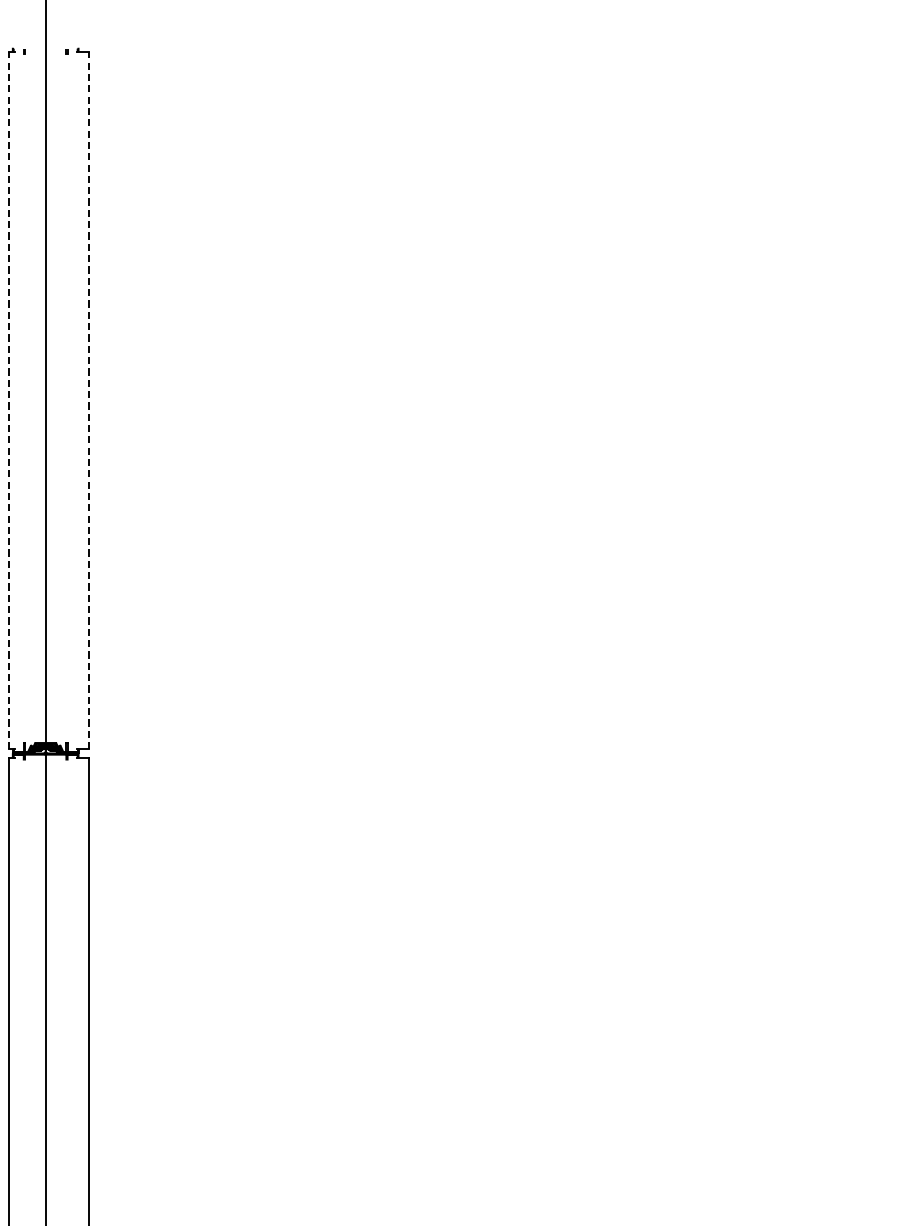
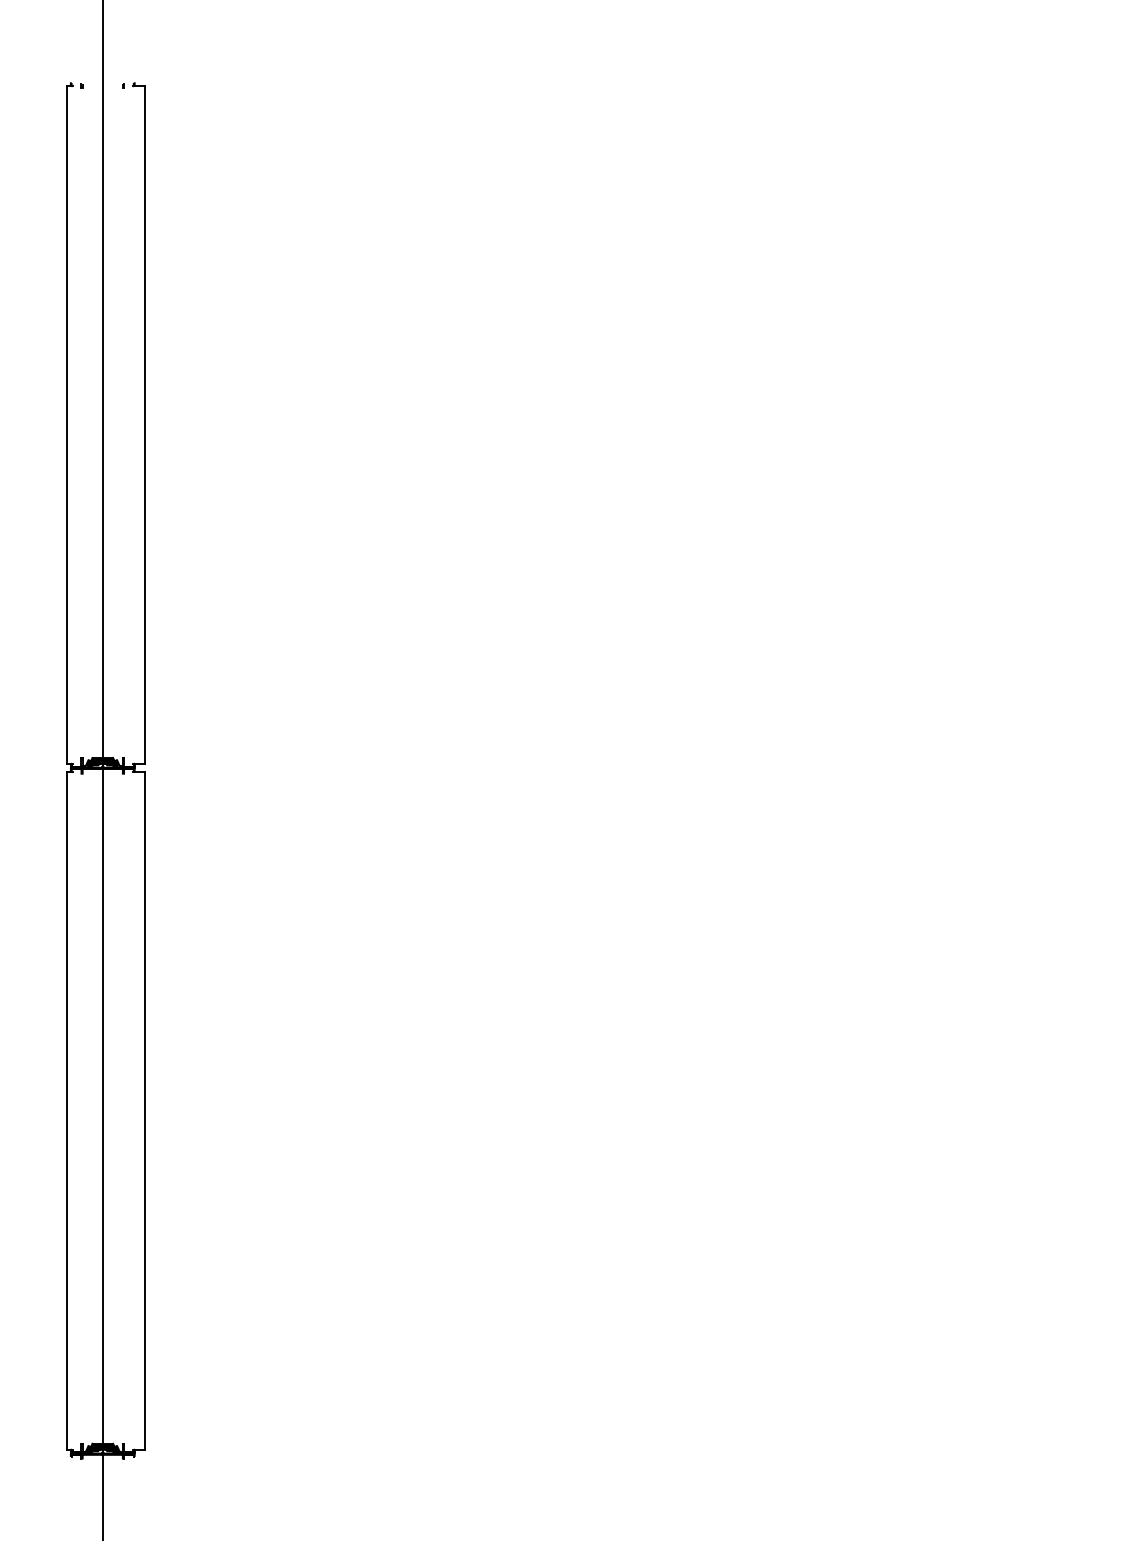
line: (9, 400) -> (67, 424), dashed -> solid
line: (88, 400) -> (144, 424), dashed -> solid

